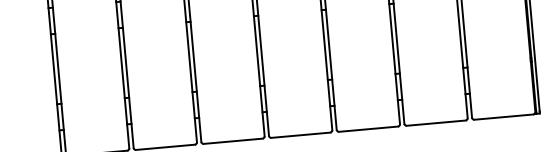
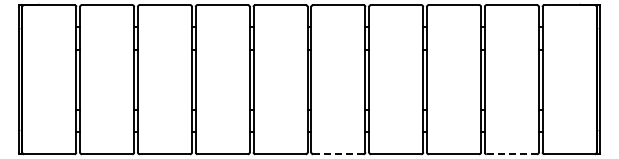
line: (437, 123) -> (512, 154), solid -> dashed
line: (233, 141) -> (338, 154), solid -> dashed

